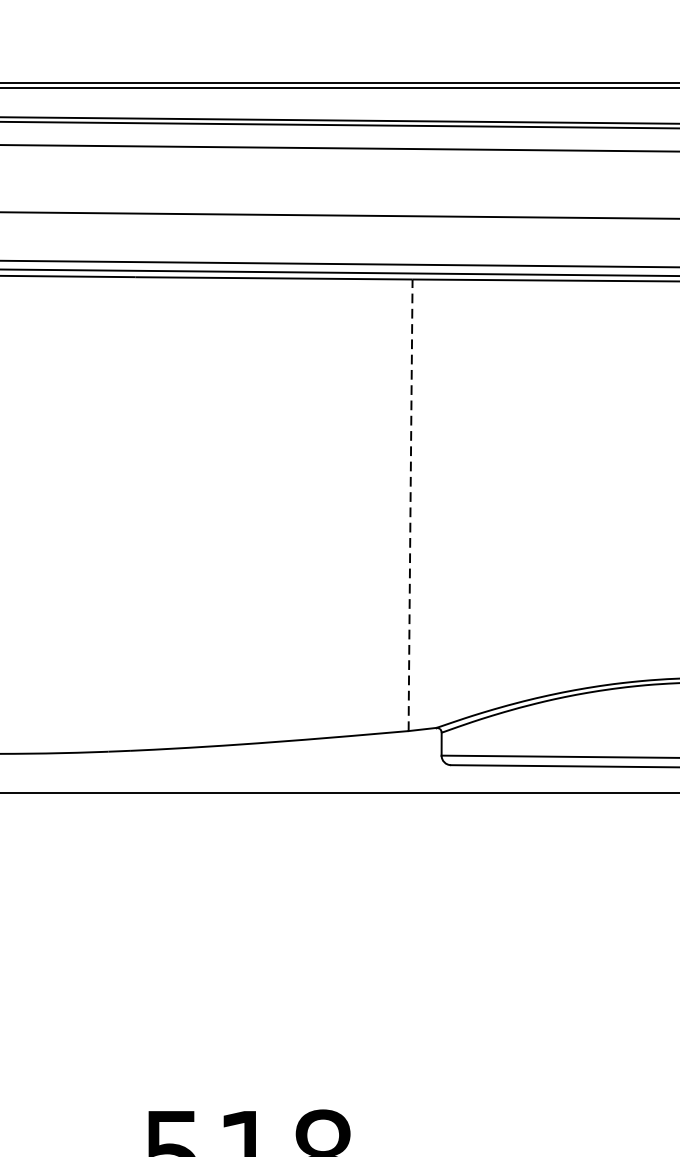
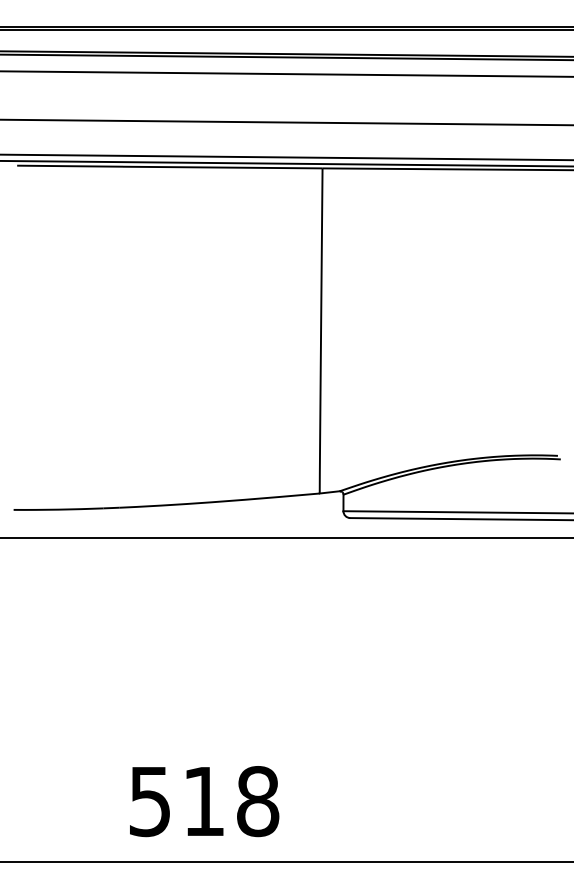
line: (411, 506) -> (321, 331), dashed -> solid

